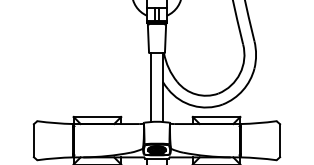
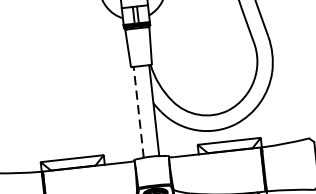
line: (151, 87) -> (139, 112), solid -> dashed

